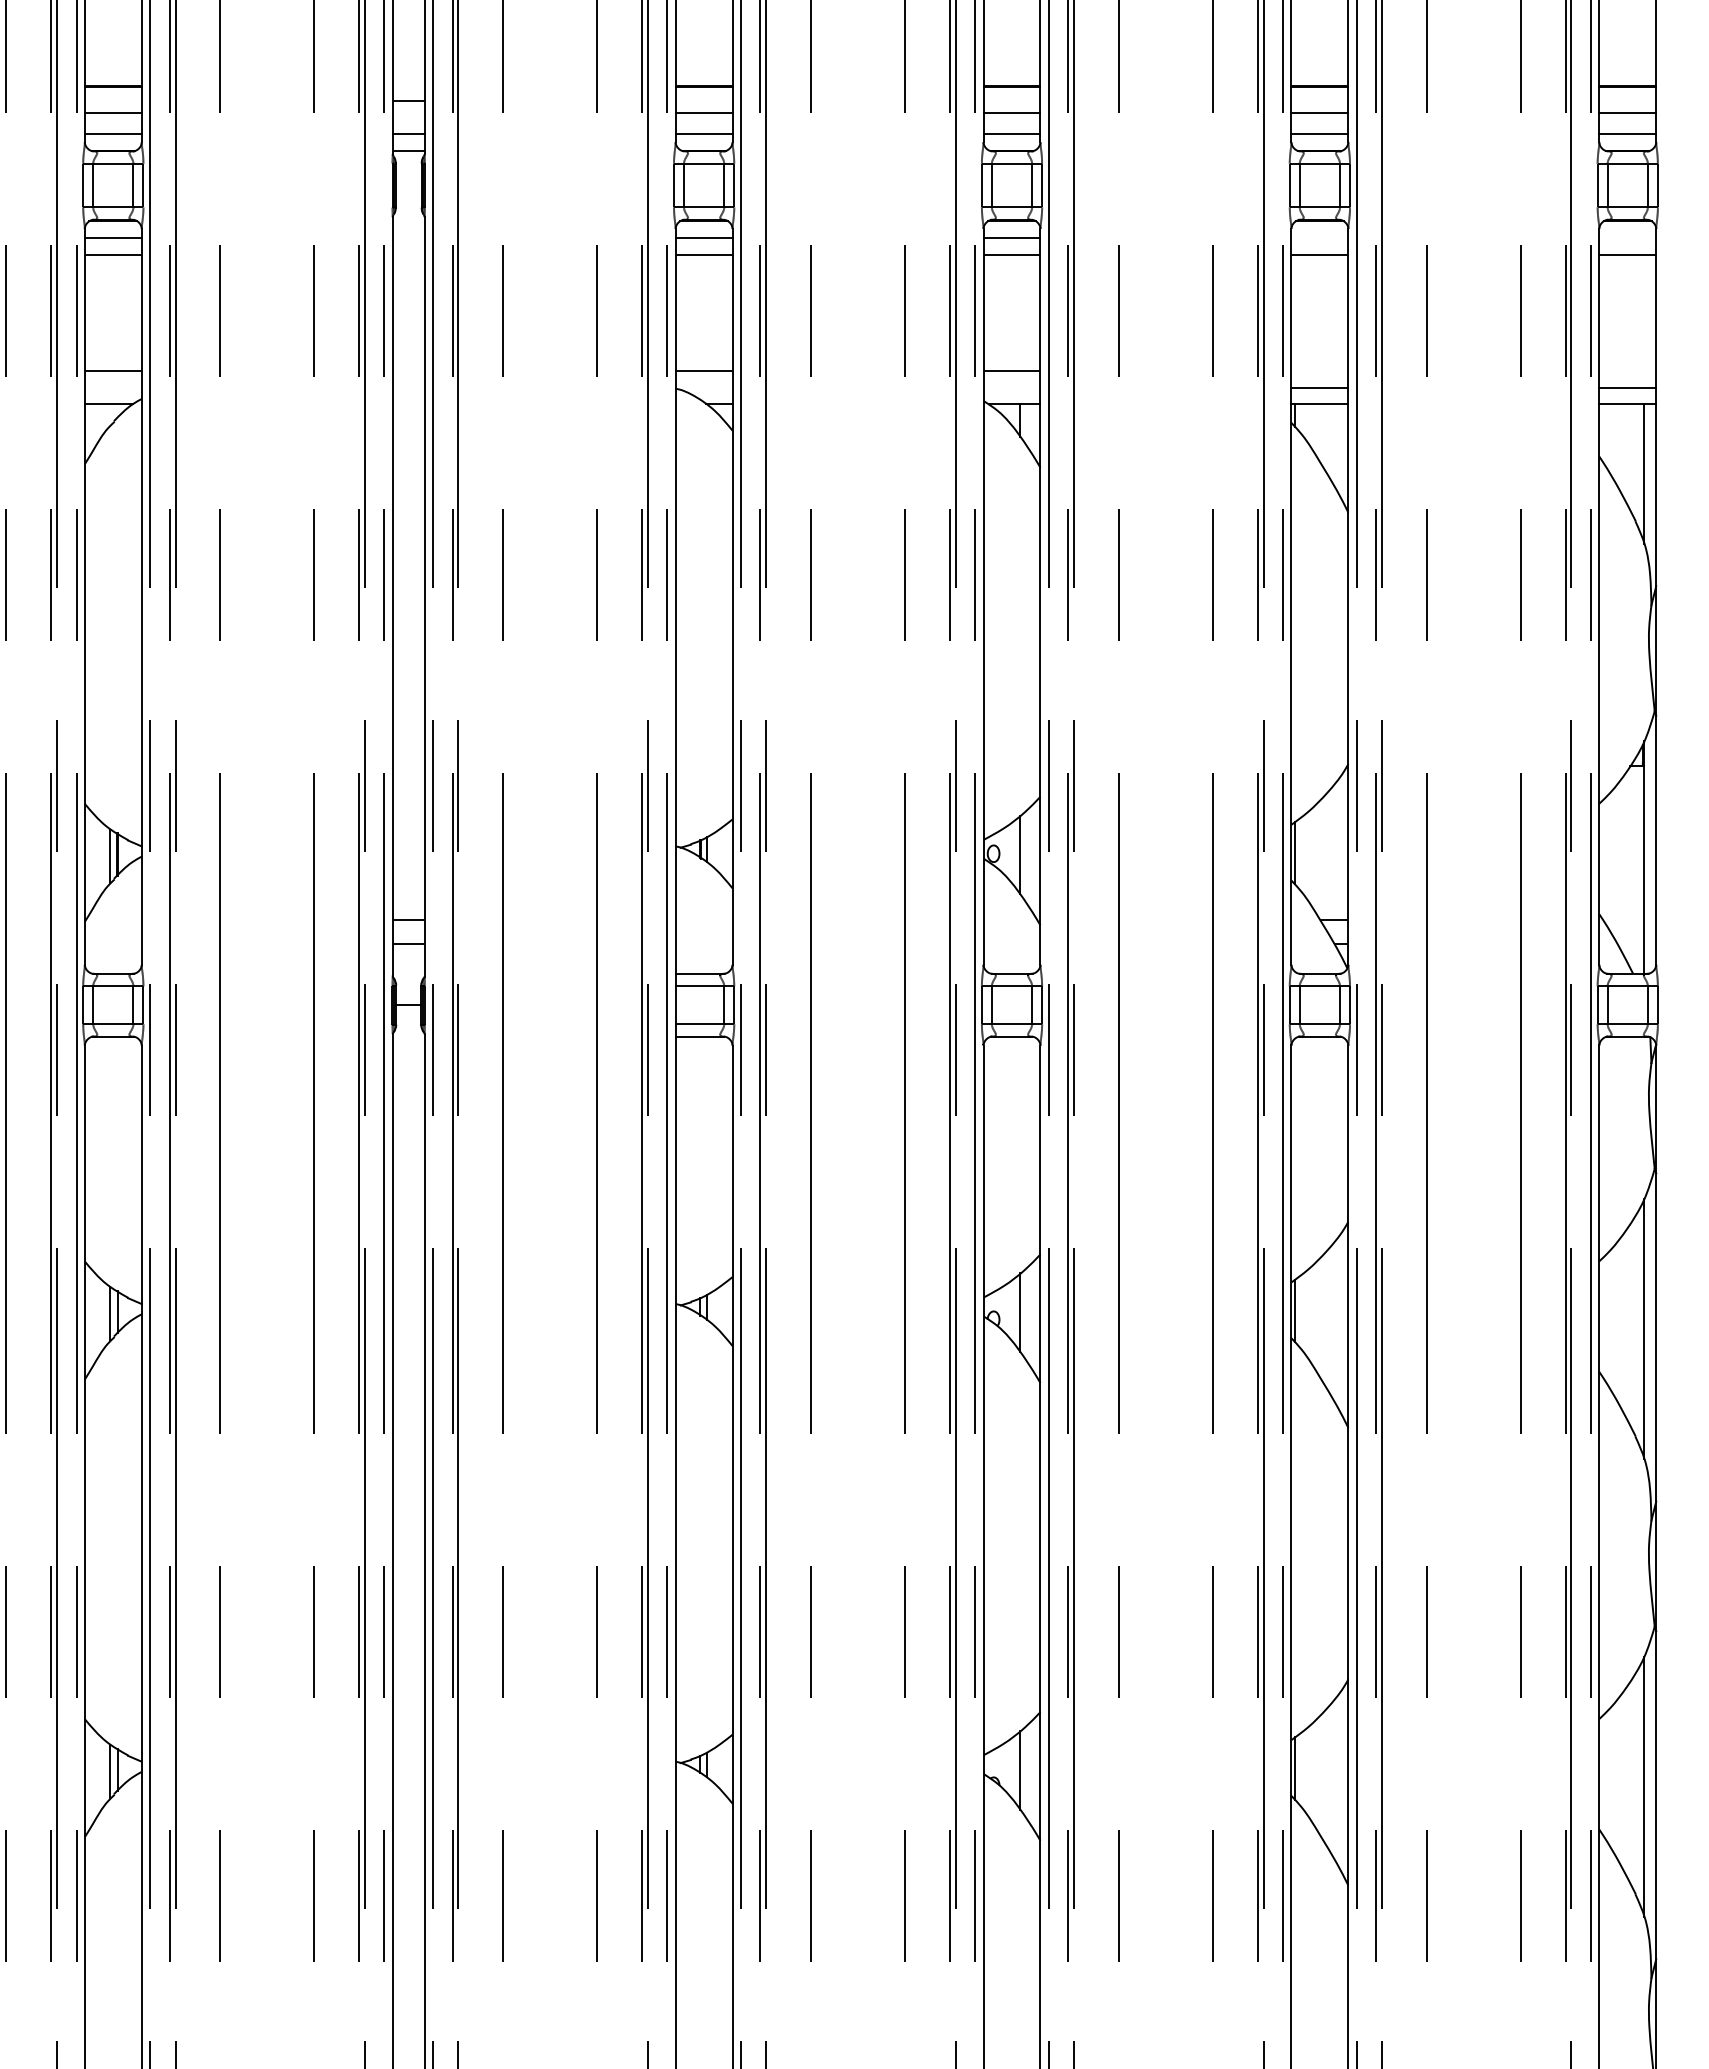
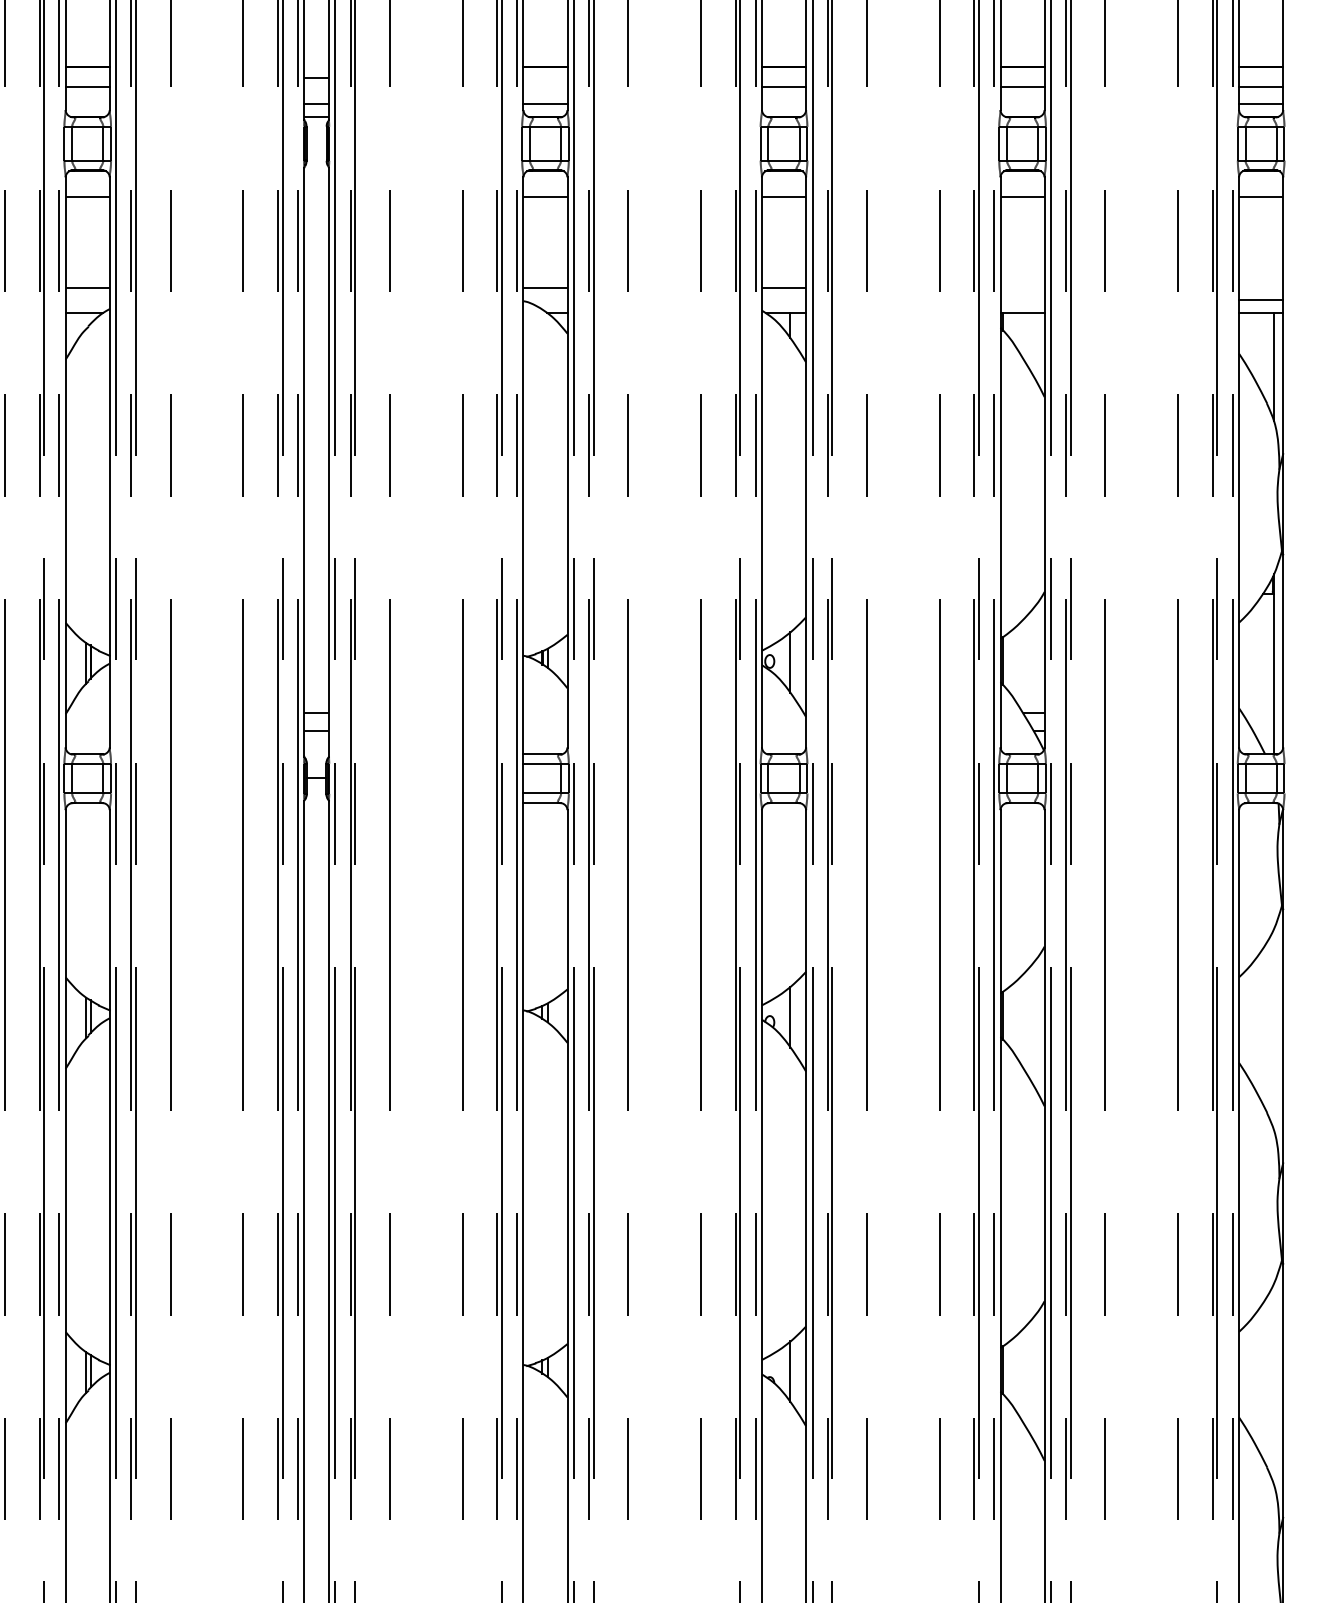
line: (703, 112) -> (545, 87), removed
line: (112, 134) -> (87, 104), removed
line: (1011, 134) -> (783, 104), removed
line: (1319, 134) -> (1022, 104), removed
line: (112, 238) -> (87, 184), removed
line: (703, 238) -> (545, 184), removed
line: (1011, 238) -> (783, 184), removed
line: (1319, 387) -> (1022, 300), removed
line: (1644, 1328) -> (1274, 1029), removed
line: (1644, 1786) -> (1274, 1384), removed

